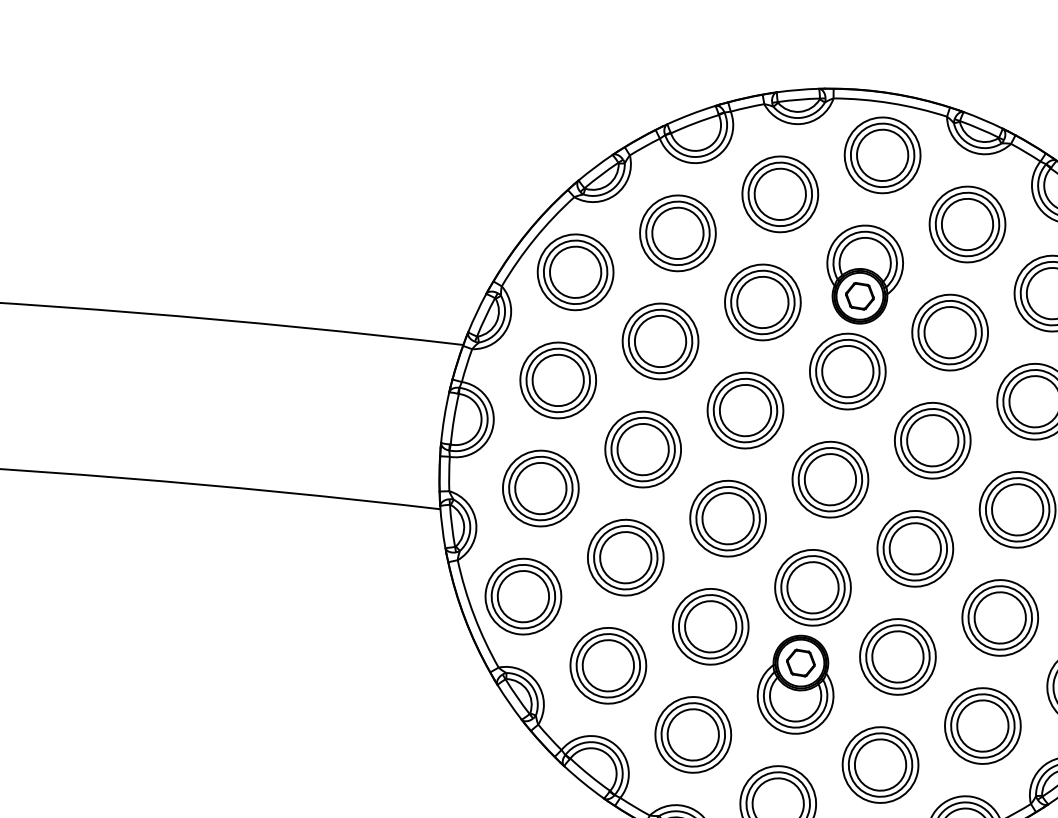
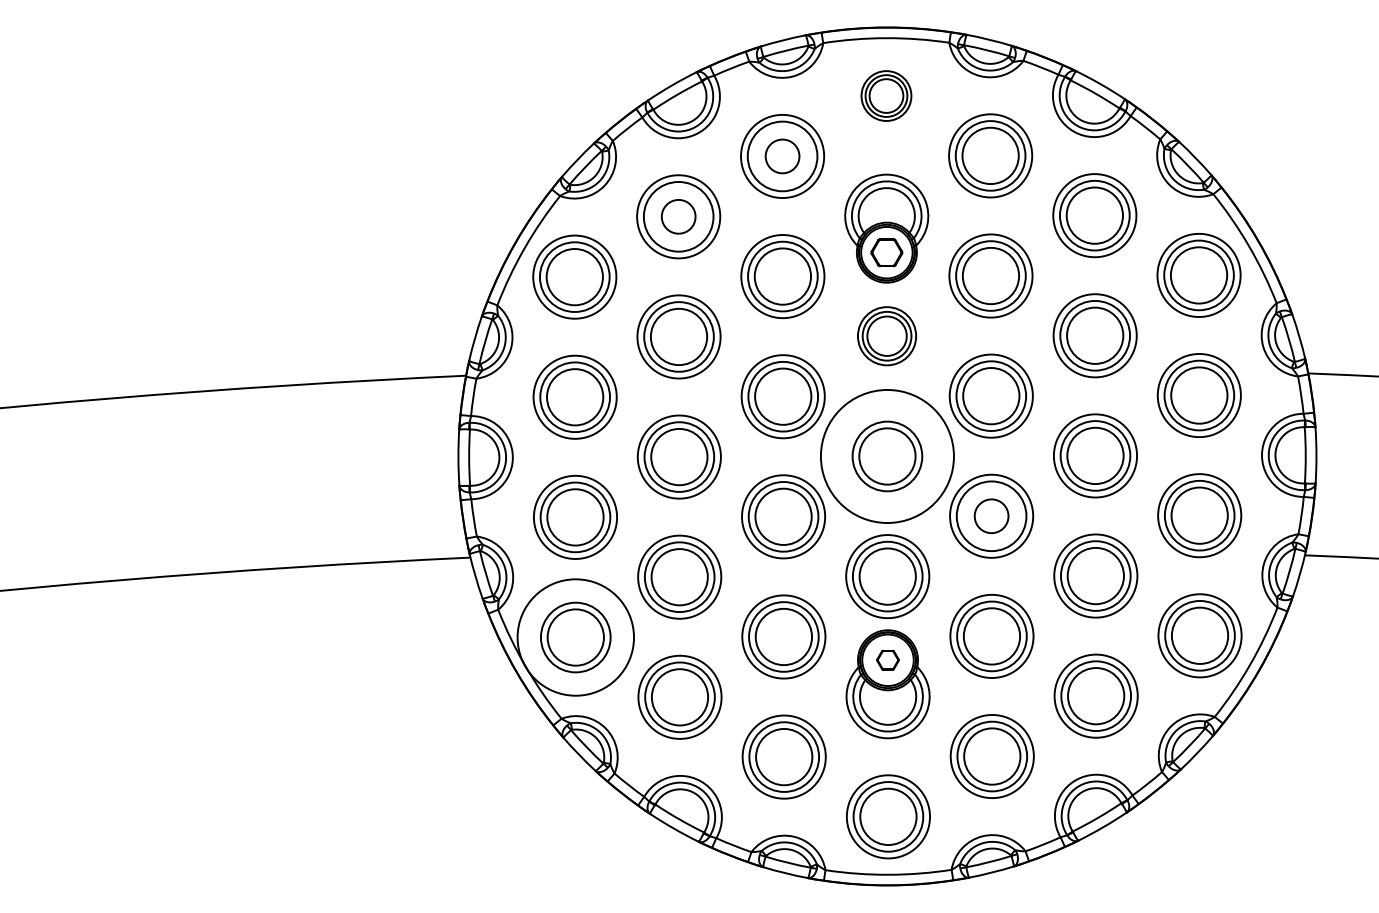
part: (882, 154) -> (886, 95), size x0.6
circle: (780, 194) -> (782, 156), size x0.6
circle: (677, 233) -> (678, 216), size x0.6
part: (847, 370) -> (886, 335), size x0.7
circle: (830, 479) -> (887, 456), size x1.6
circle: (915, 549) -> (991, 516), size x0.6
circle: (523, 596) -> (575, 637), size x1.4
part: (800, 662) -> (887, 659), size x0.7

